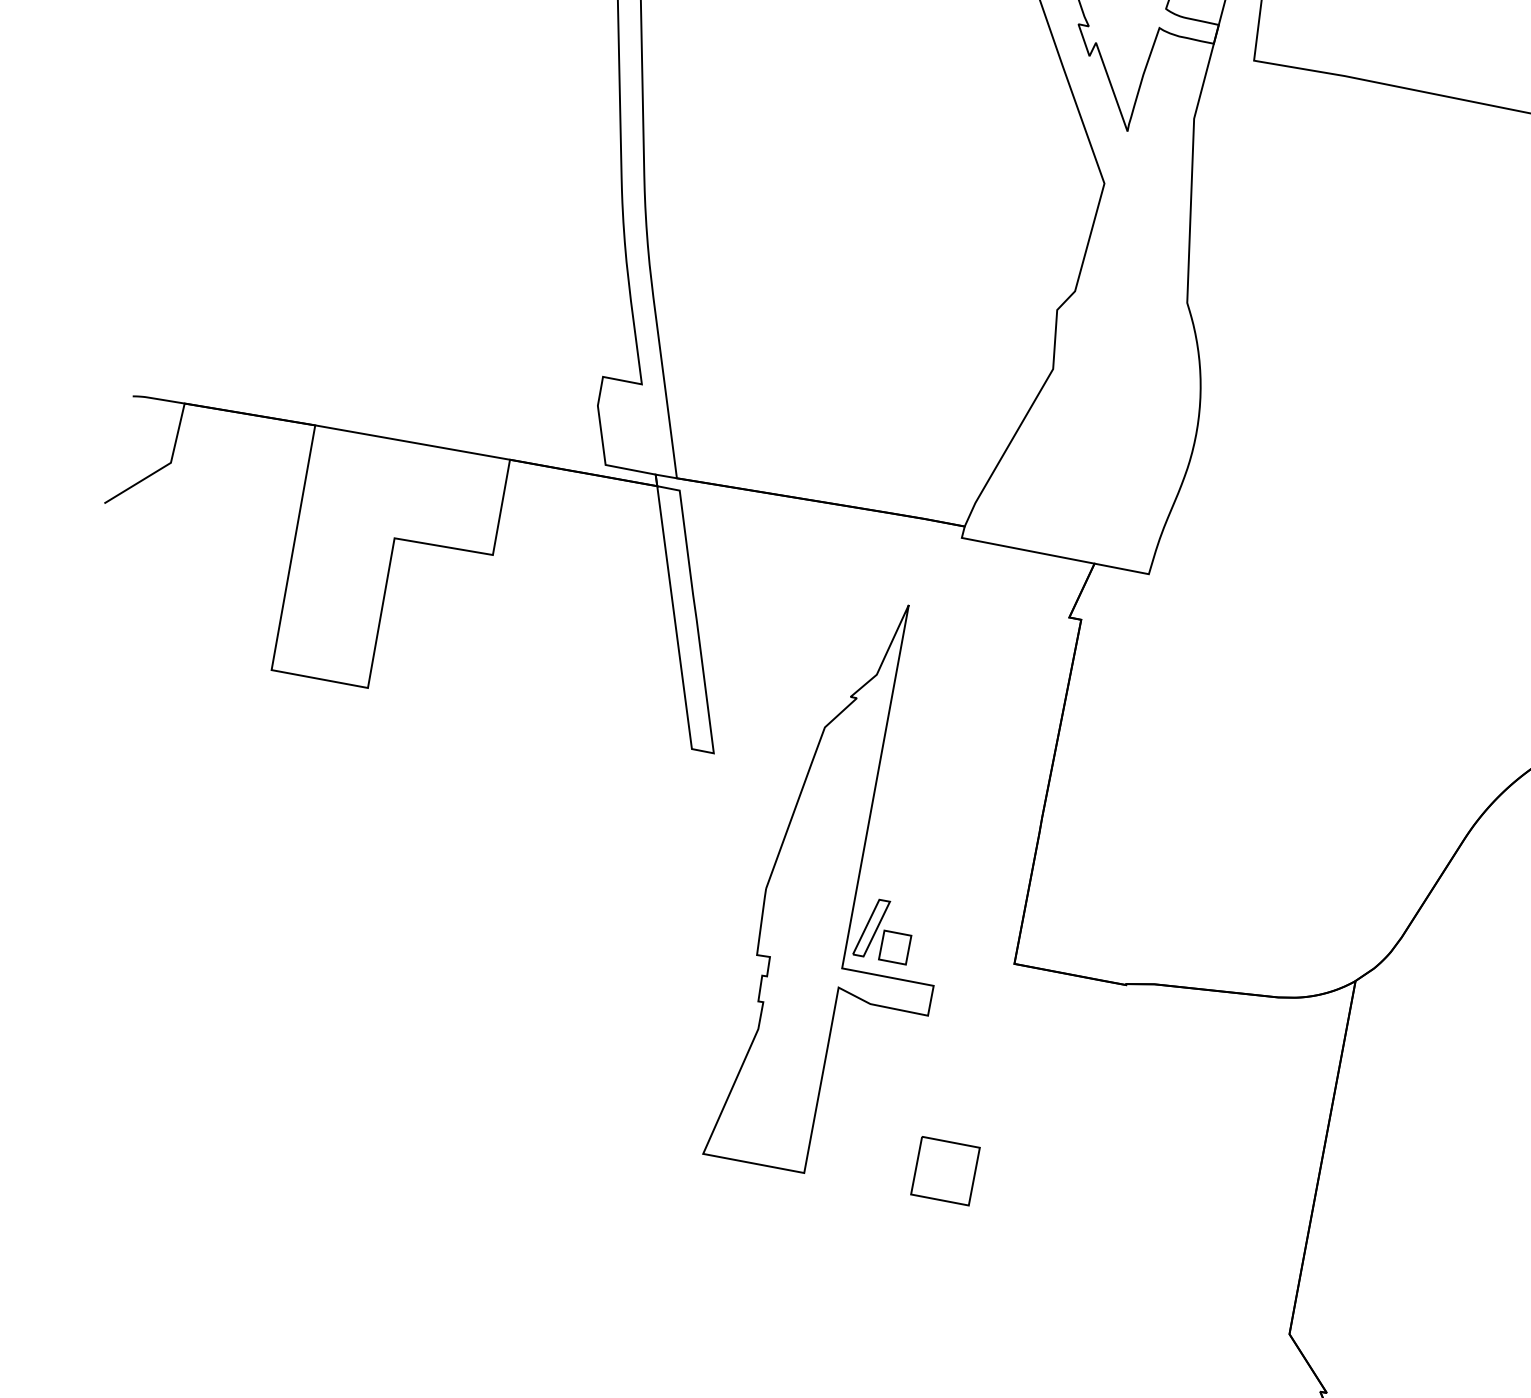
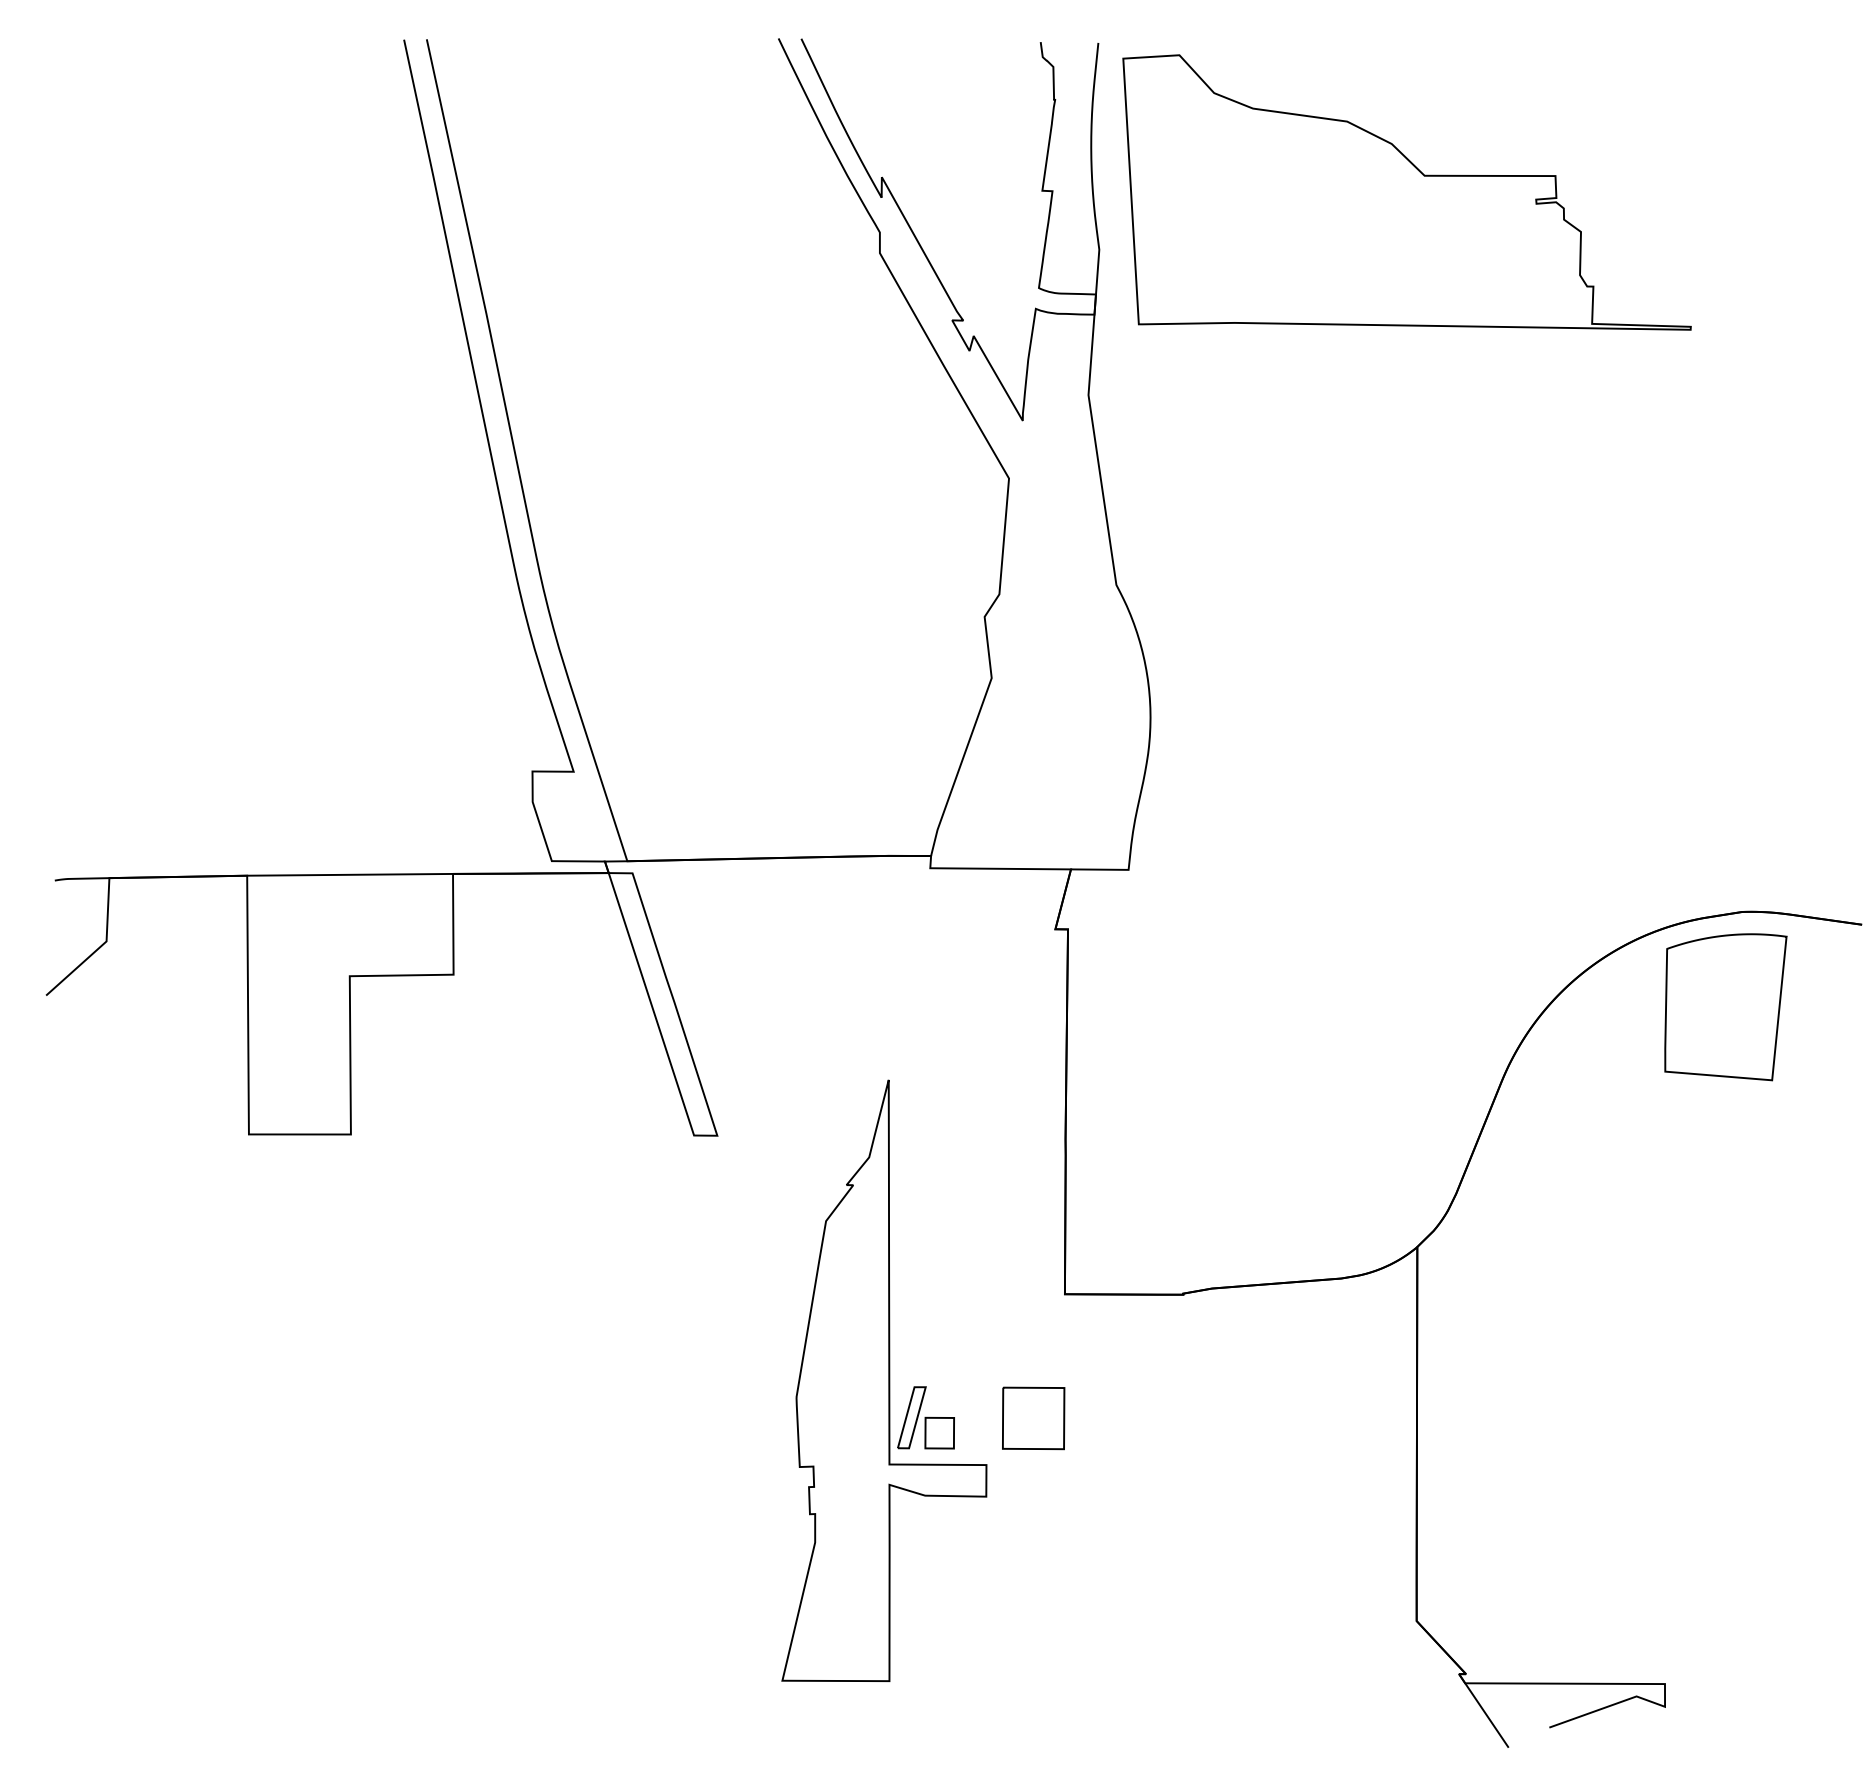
part: (852, 888) -> (884, 1380), moved
part: (945, 1171) -> (1033, 1418), moved

